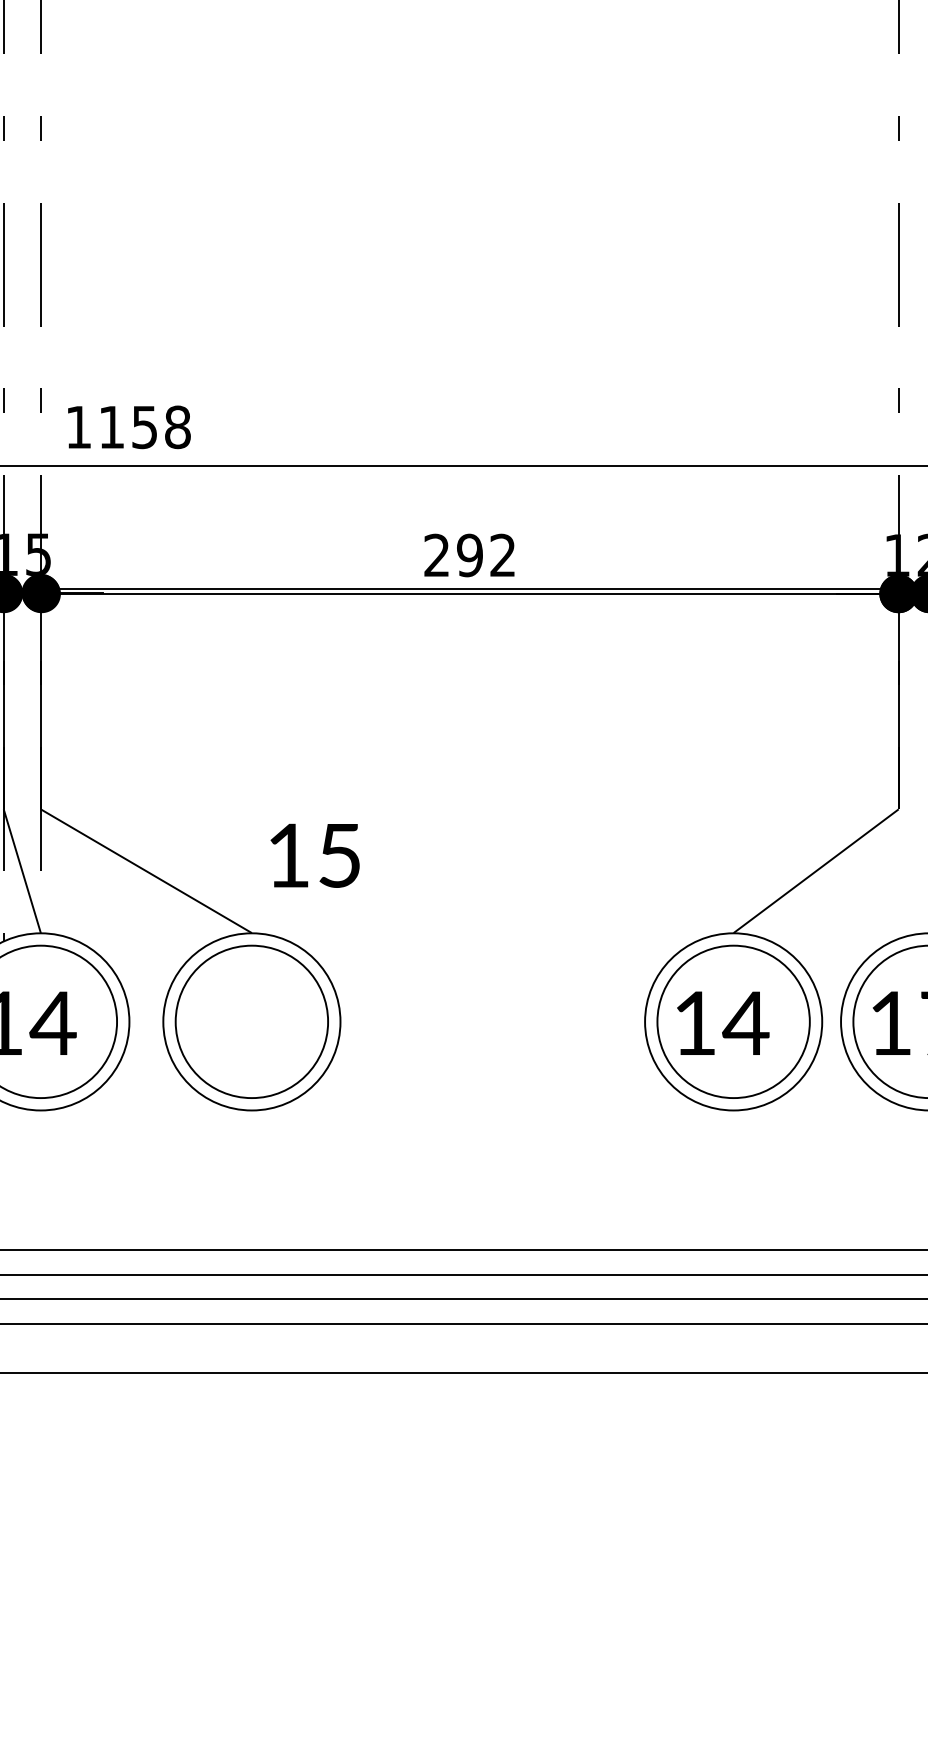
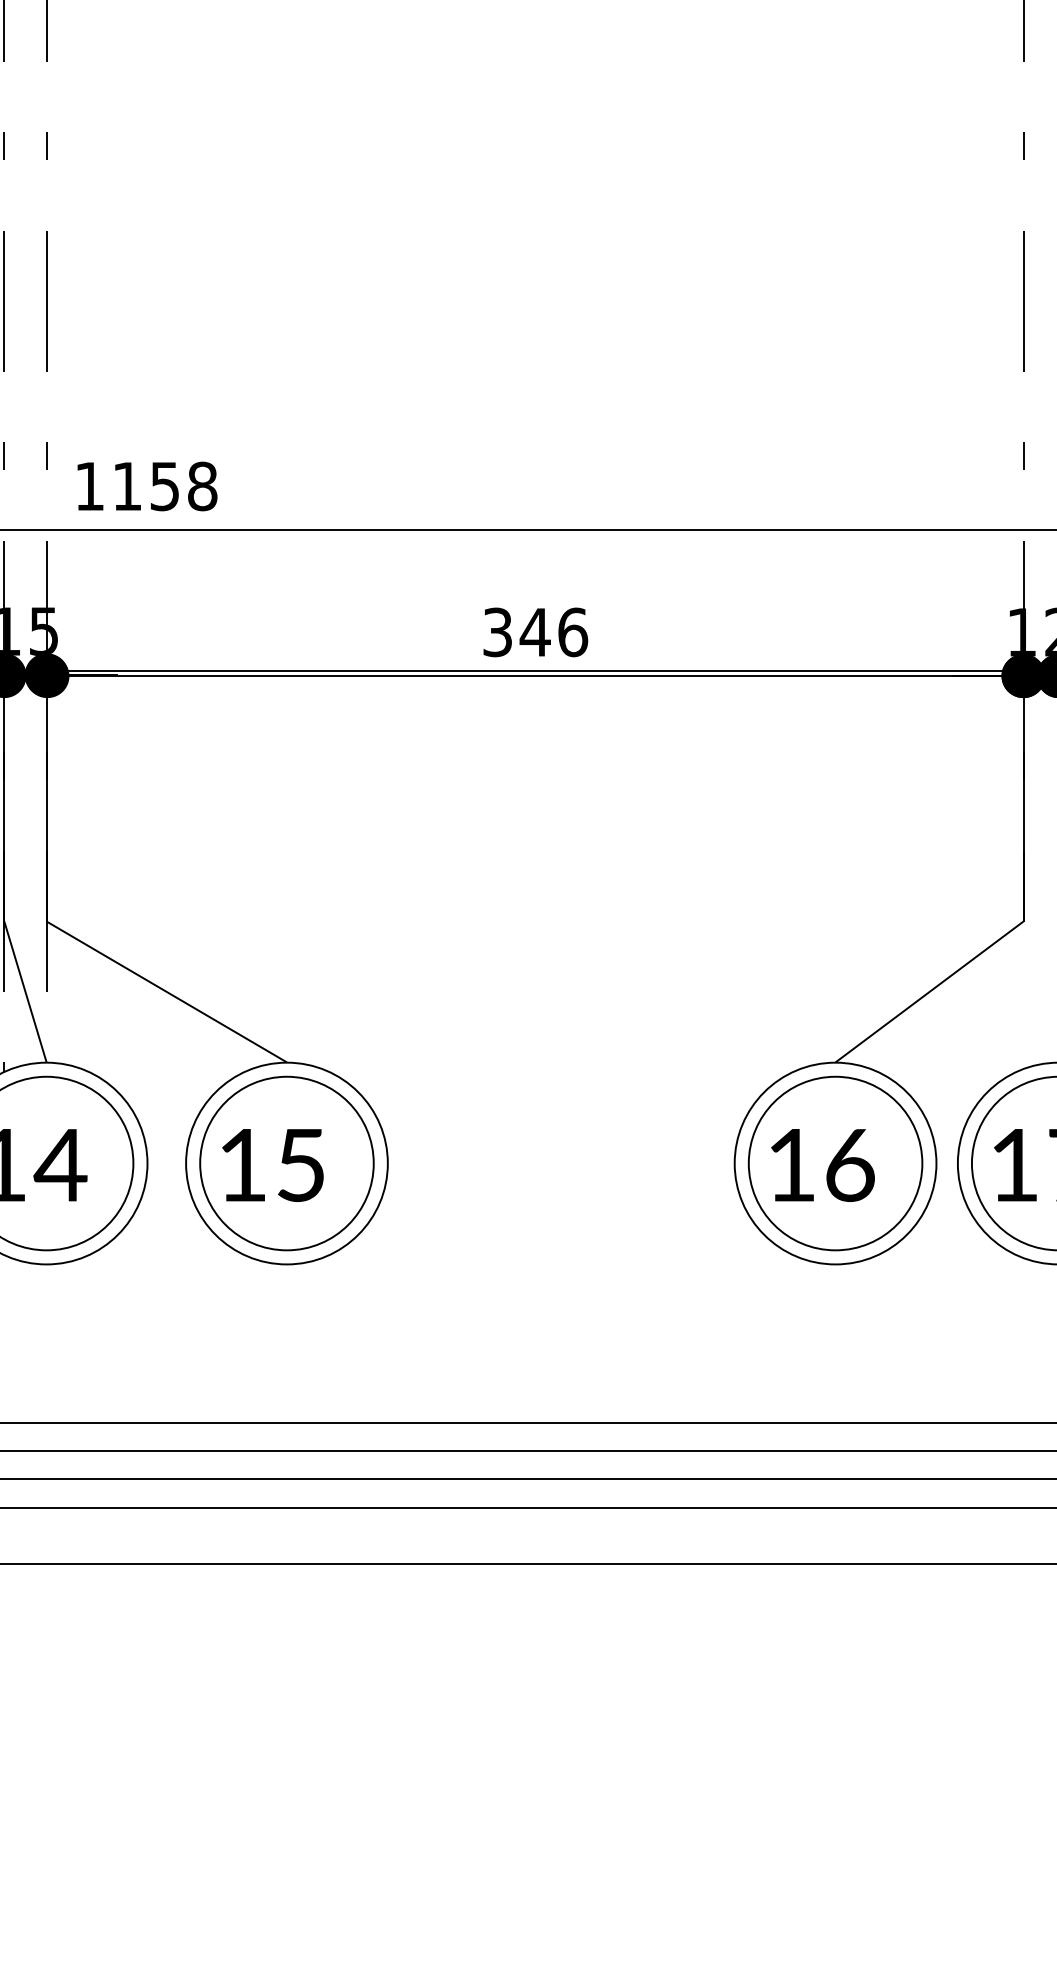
text: (470, 555) -> (535, 632), 292 -> 346
text: (314, 855) -> (272, 1165), moved
text: (745, 1023) -> (849, 1165), 14 -> 16

